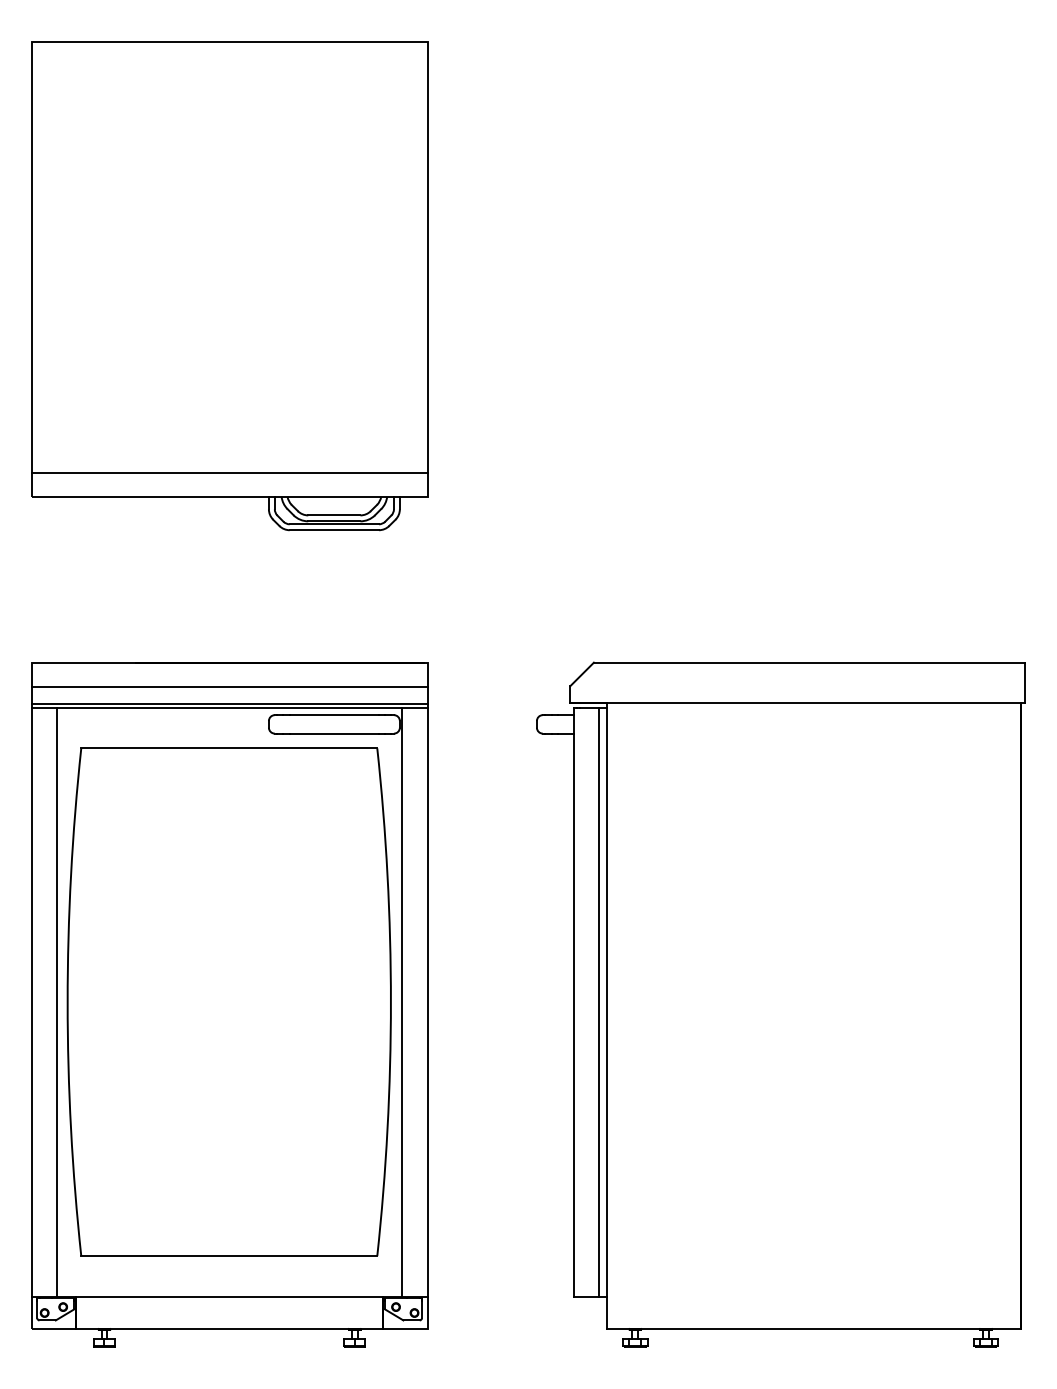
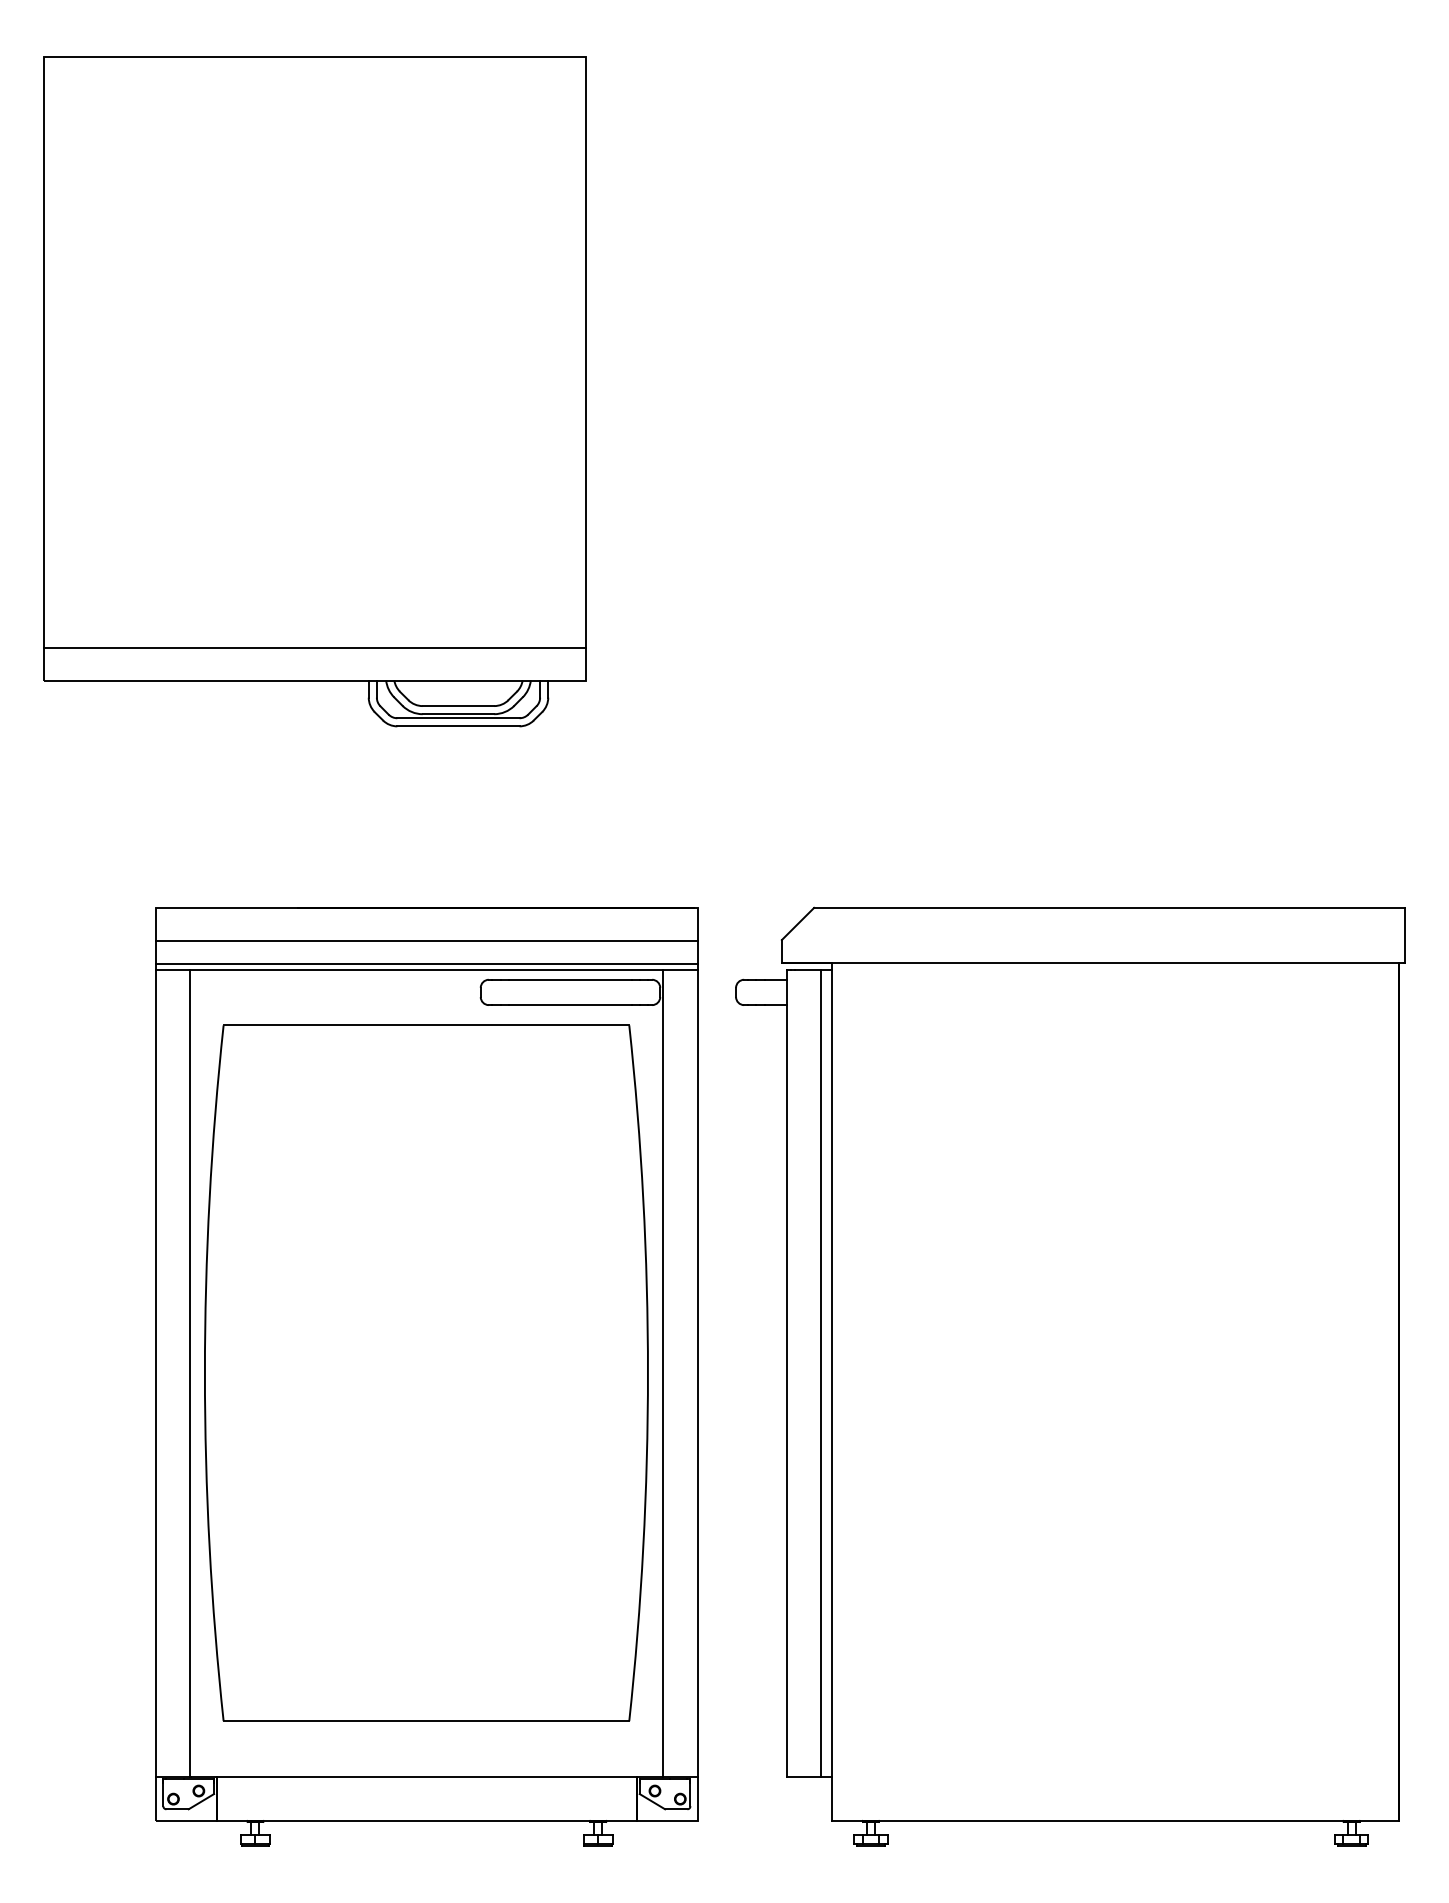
part: (229, 1004) -> (426, 1376), moved

